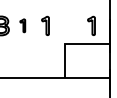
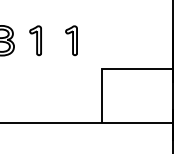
part: (22, 25) -> (35, 40), size x1.43
part: (91, 25) -> (143, 40), removed

